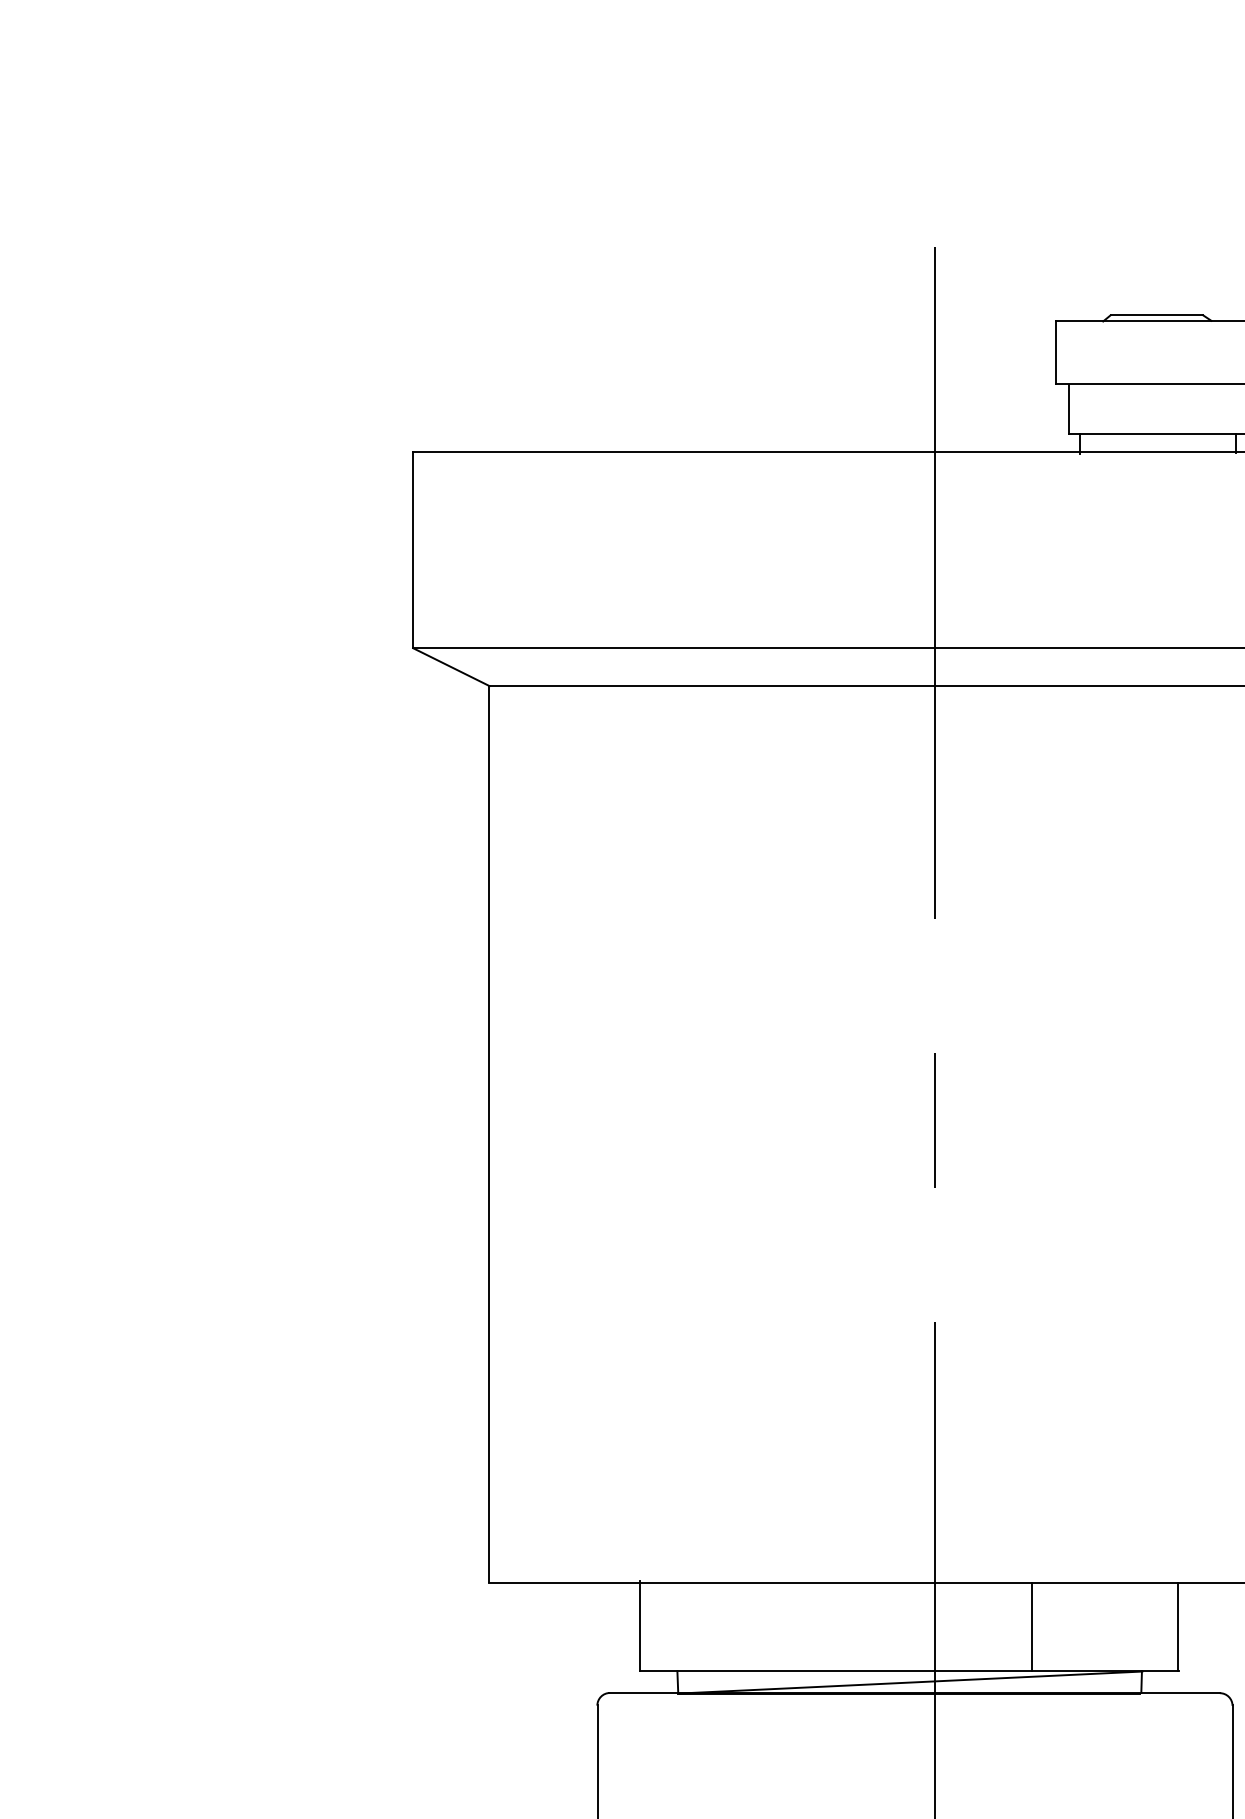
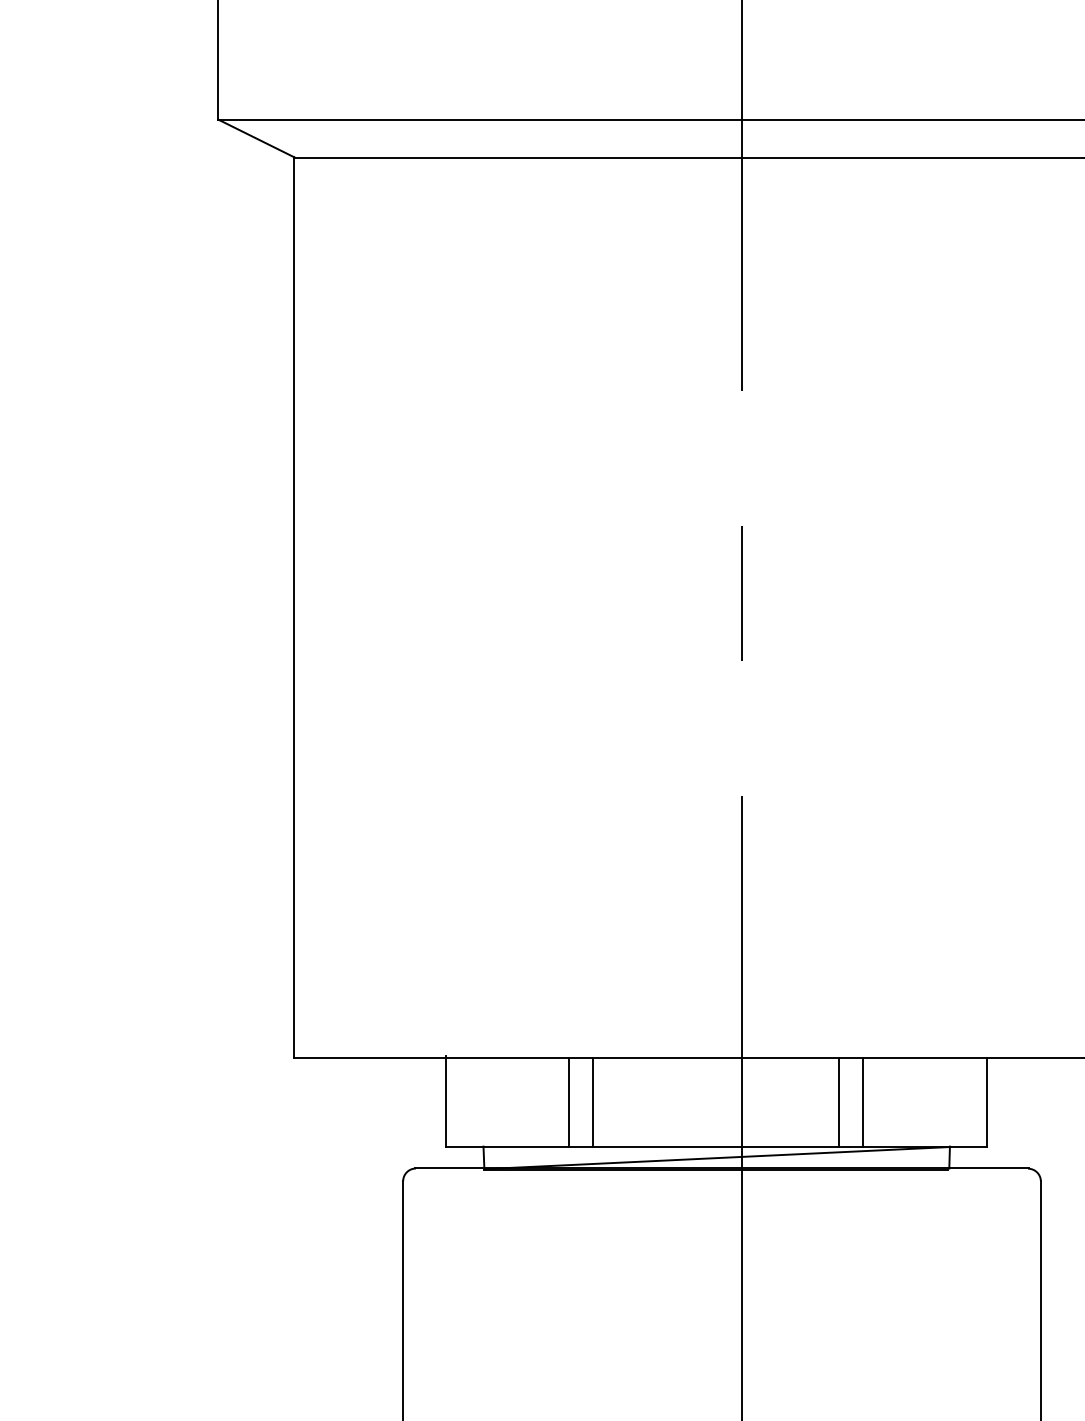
line: (1055, 1626) -> (863, 1101), added
line: (762, 1627) -> (568, 1102), added
line: (786, 1627) -> (593, 1102), added

